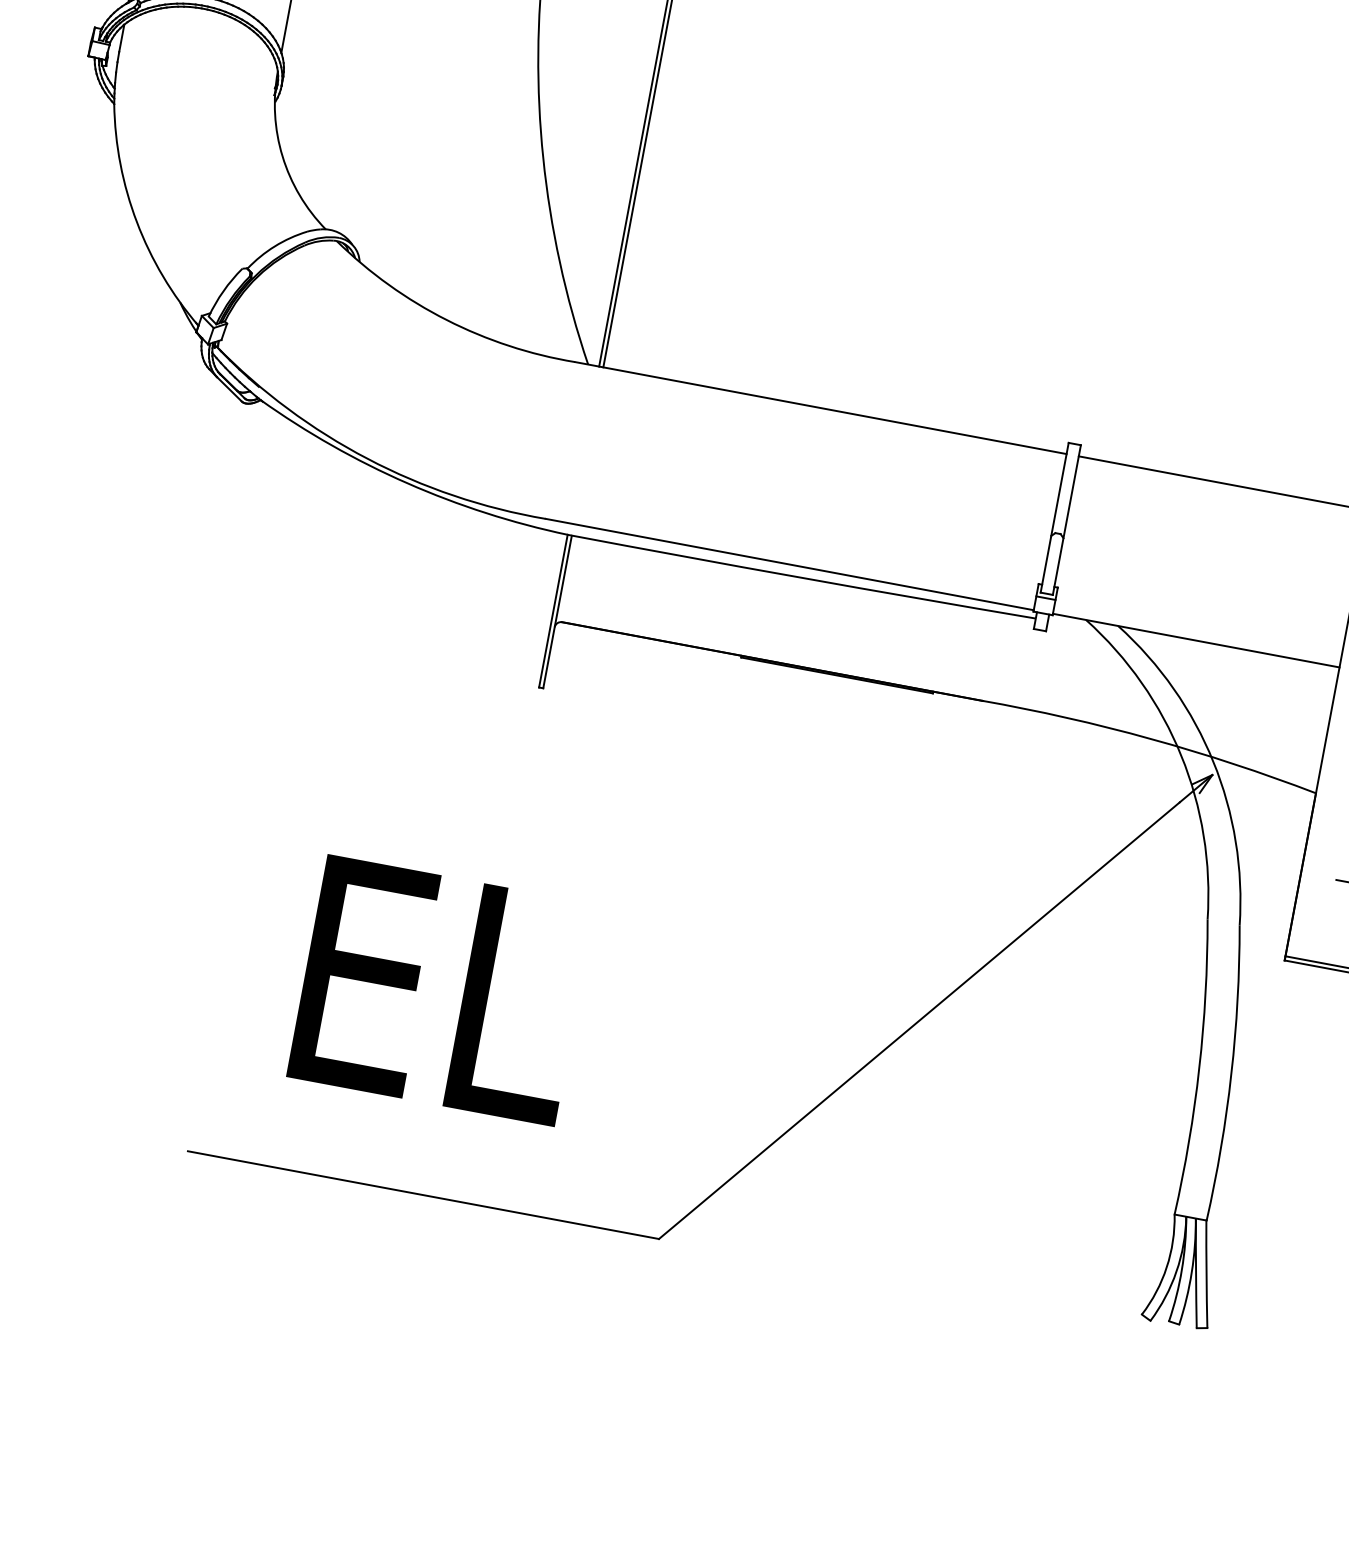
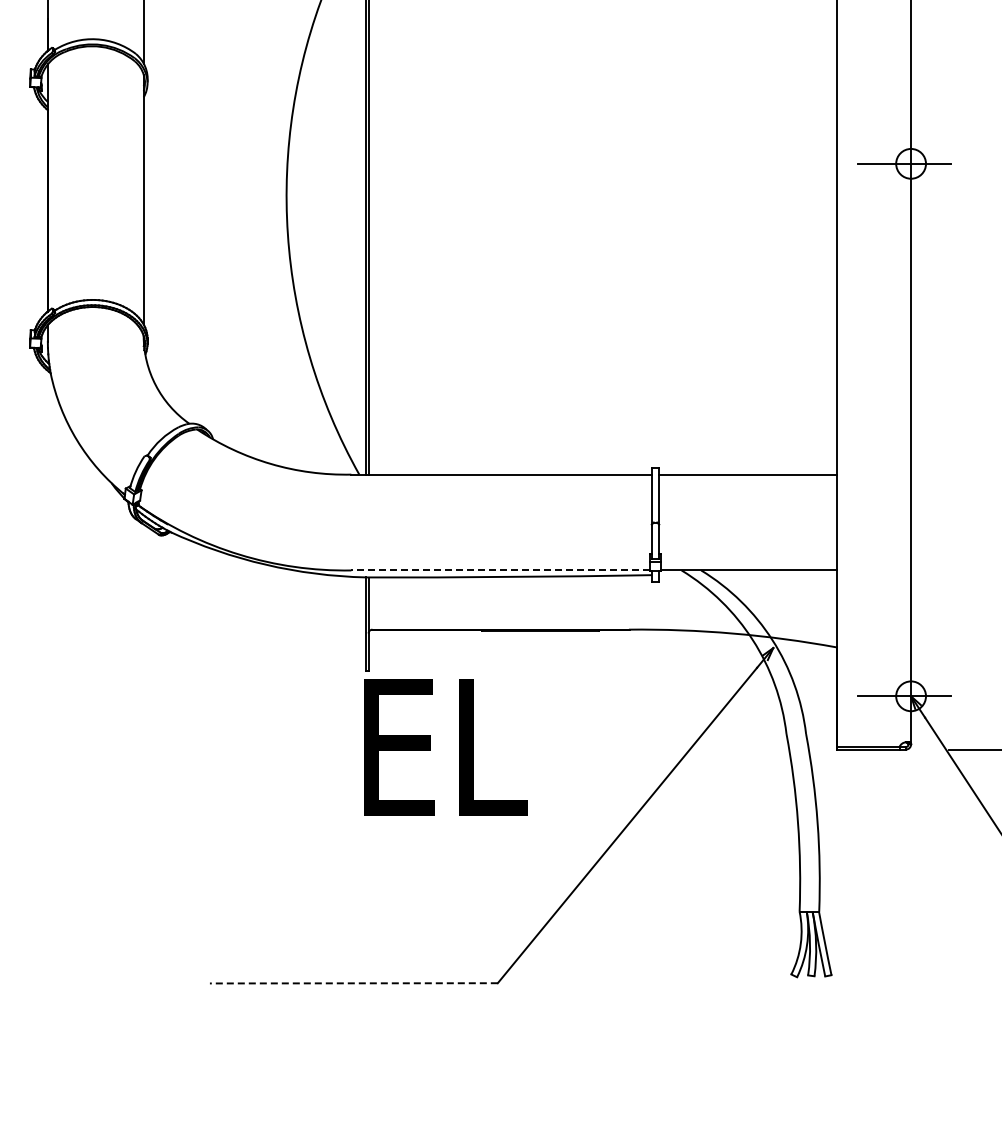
line: (789, 564) -> (500, 570), solid -> dashed
text: (440, 990) -> (445, 747), moved
line: (422, 1195) -> (353, 983), solid -> dashed

